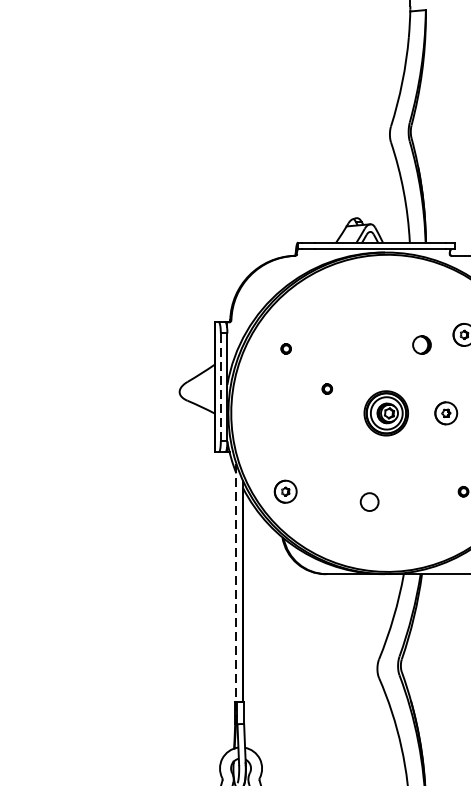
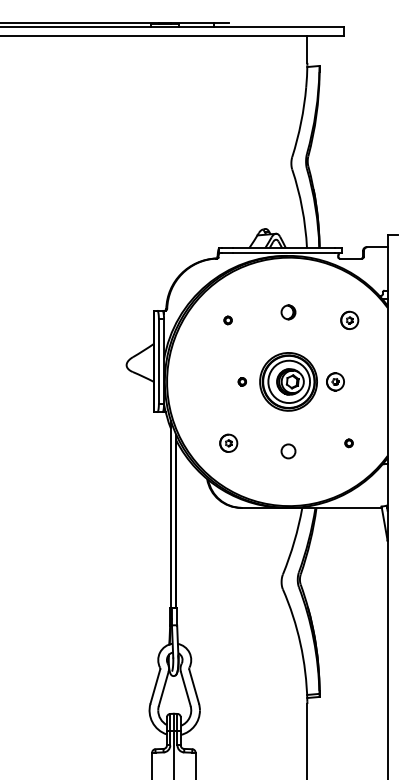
part: (421, 345) -> (288, 312), moved
part: (285, 349) -> (227, 320), moved
line: (220, 386) -> (158, 360), dashed -> solid
part: (326, 388) -> (241, 381), moved
part: (386, 412) -> (288, 381), size x1.67
part: (285, 490) -> (228, 442), moved
circle: (369, 502) -> (288, 451), moved
line: (236, 590) -> (171, 520), dashed -> solid

